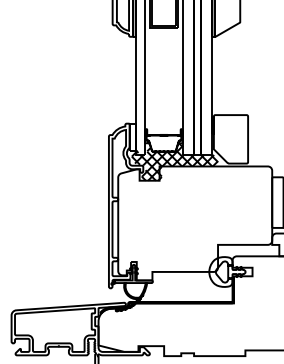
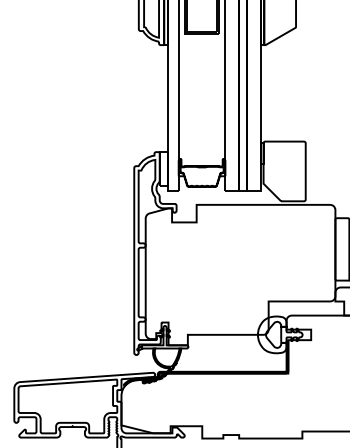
hatch: (174, 160) -> (215, 197), removed

